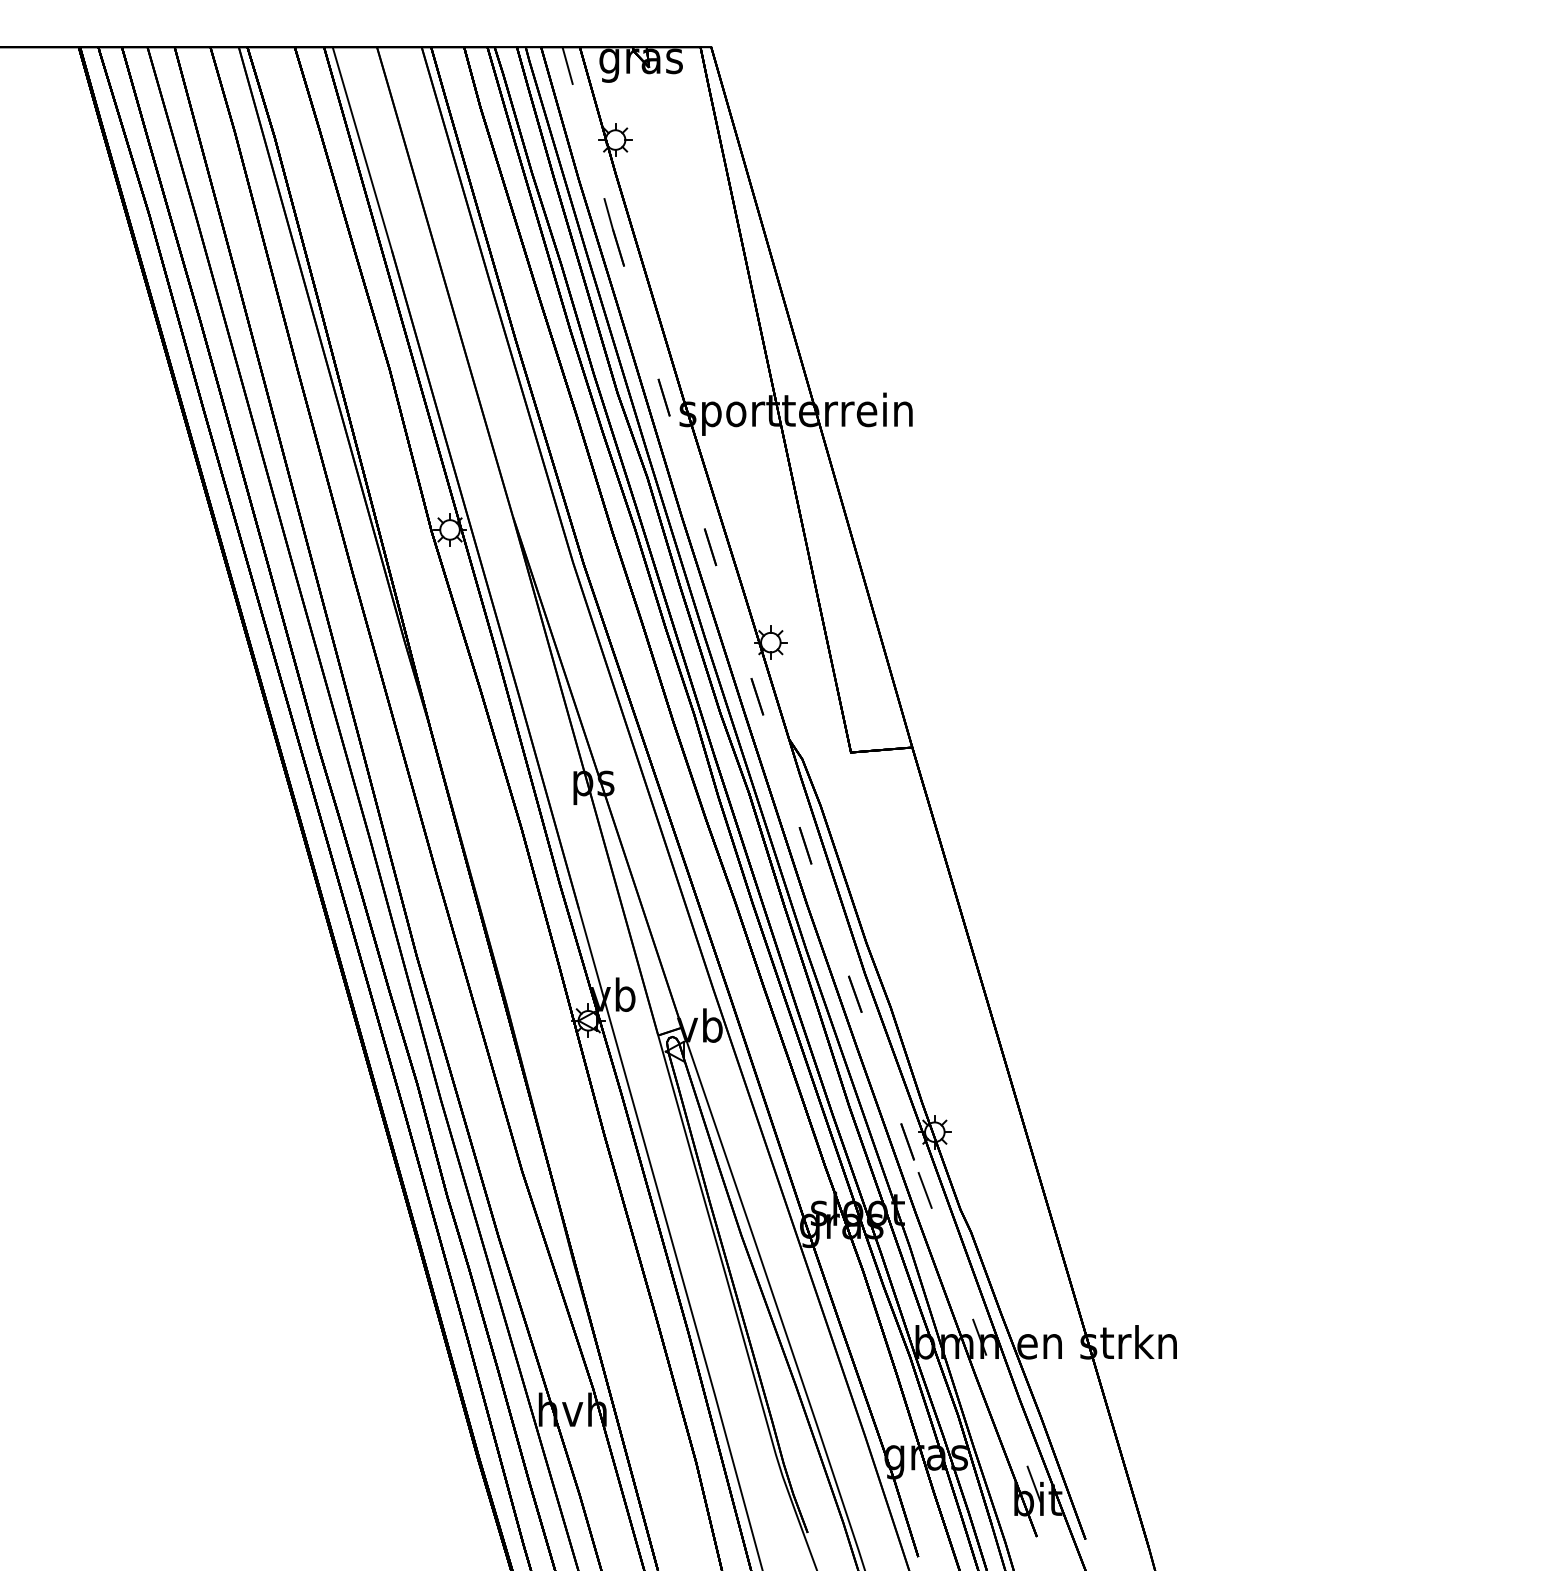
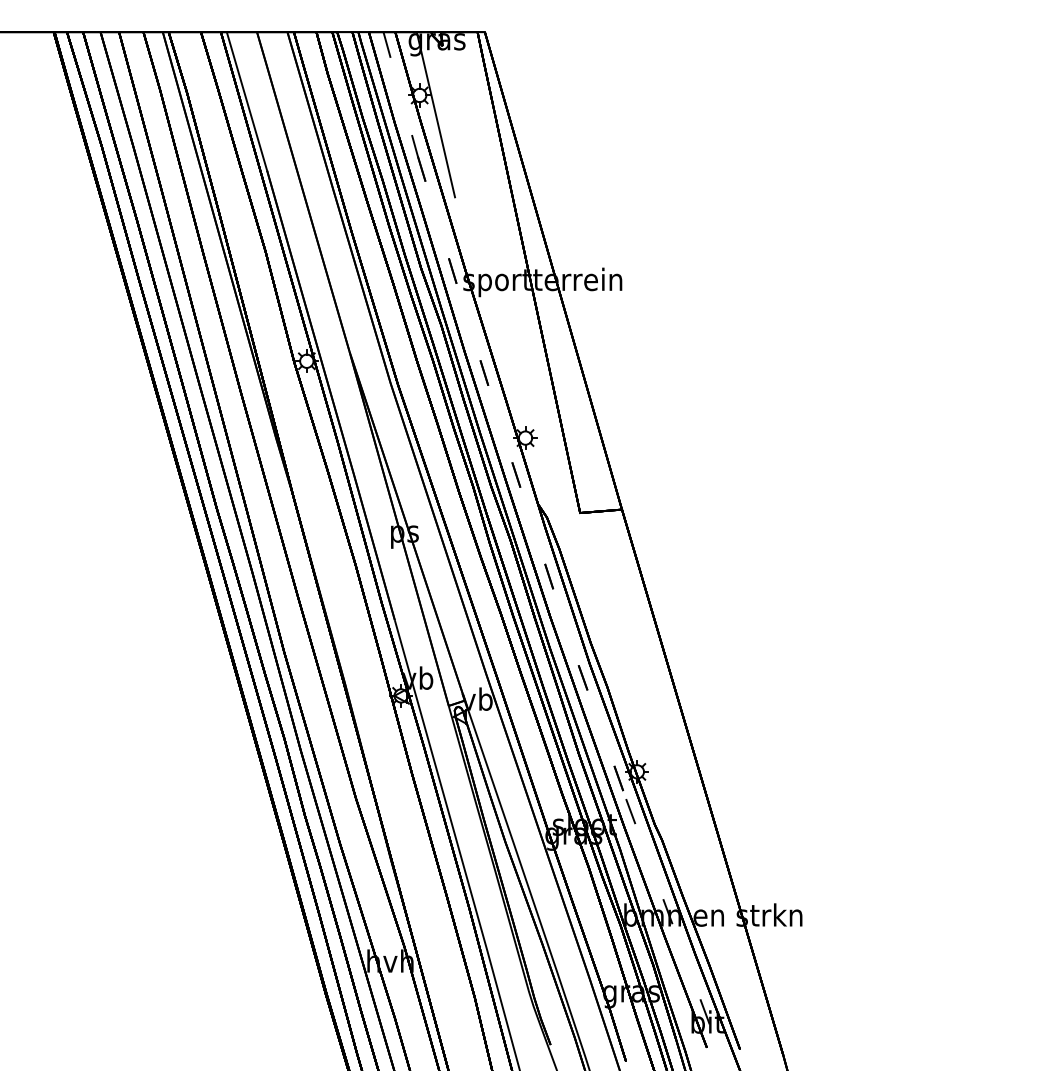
line: (638, 167) -> (435, 114), added

